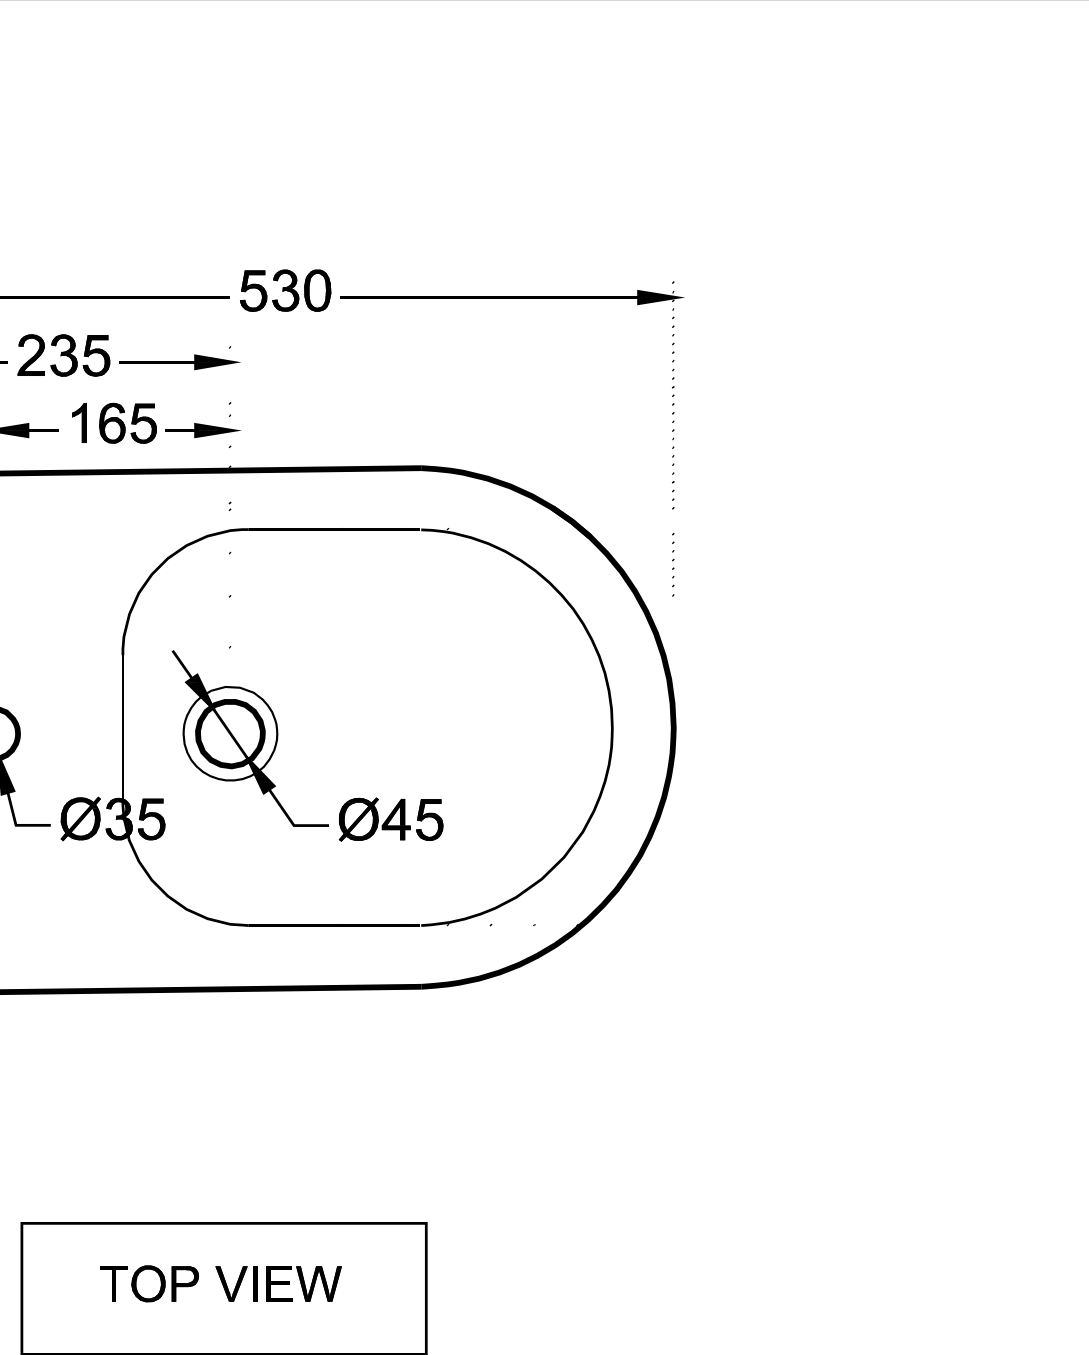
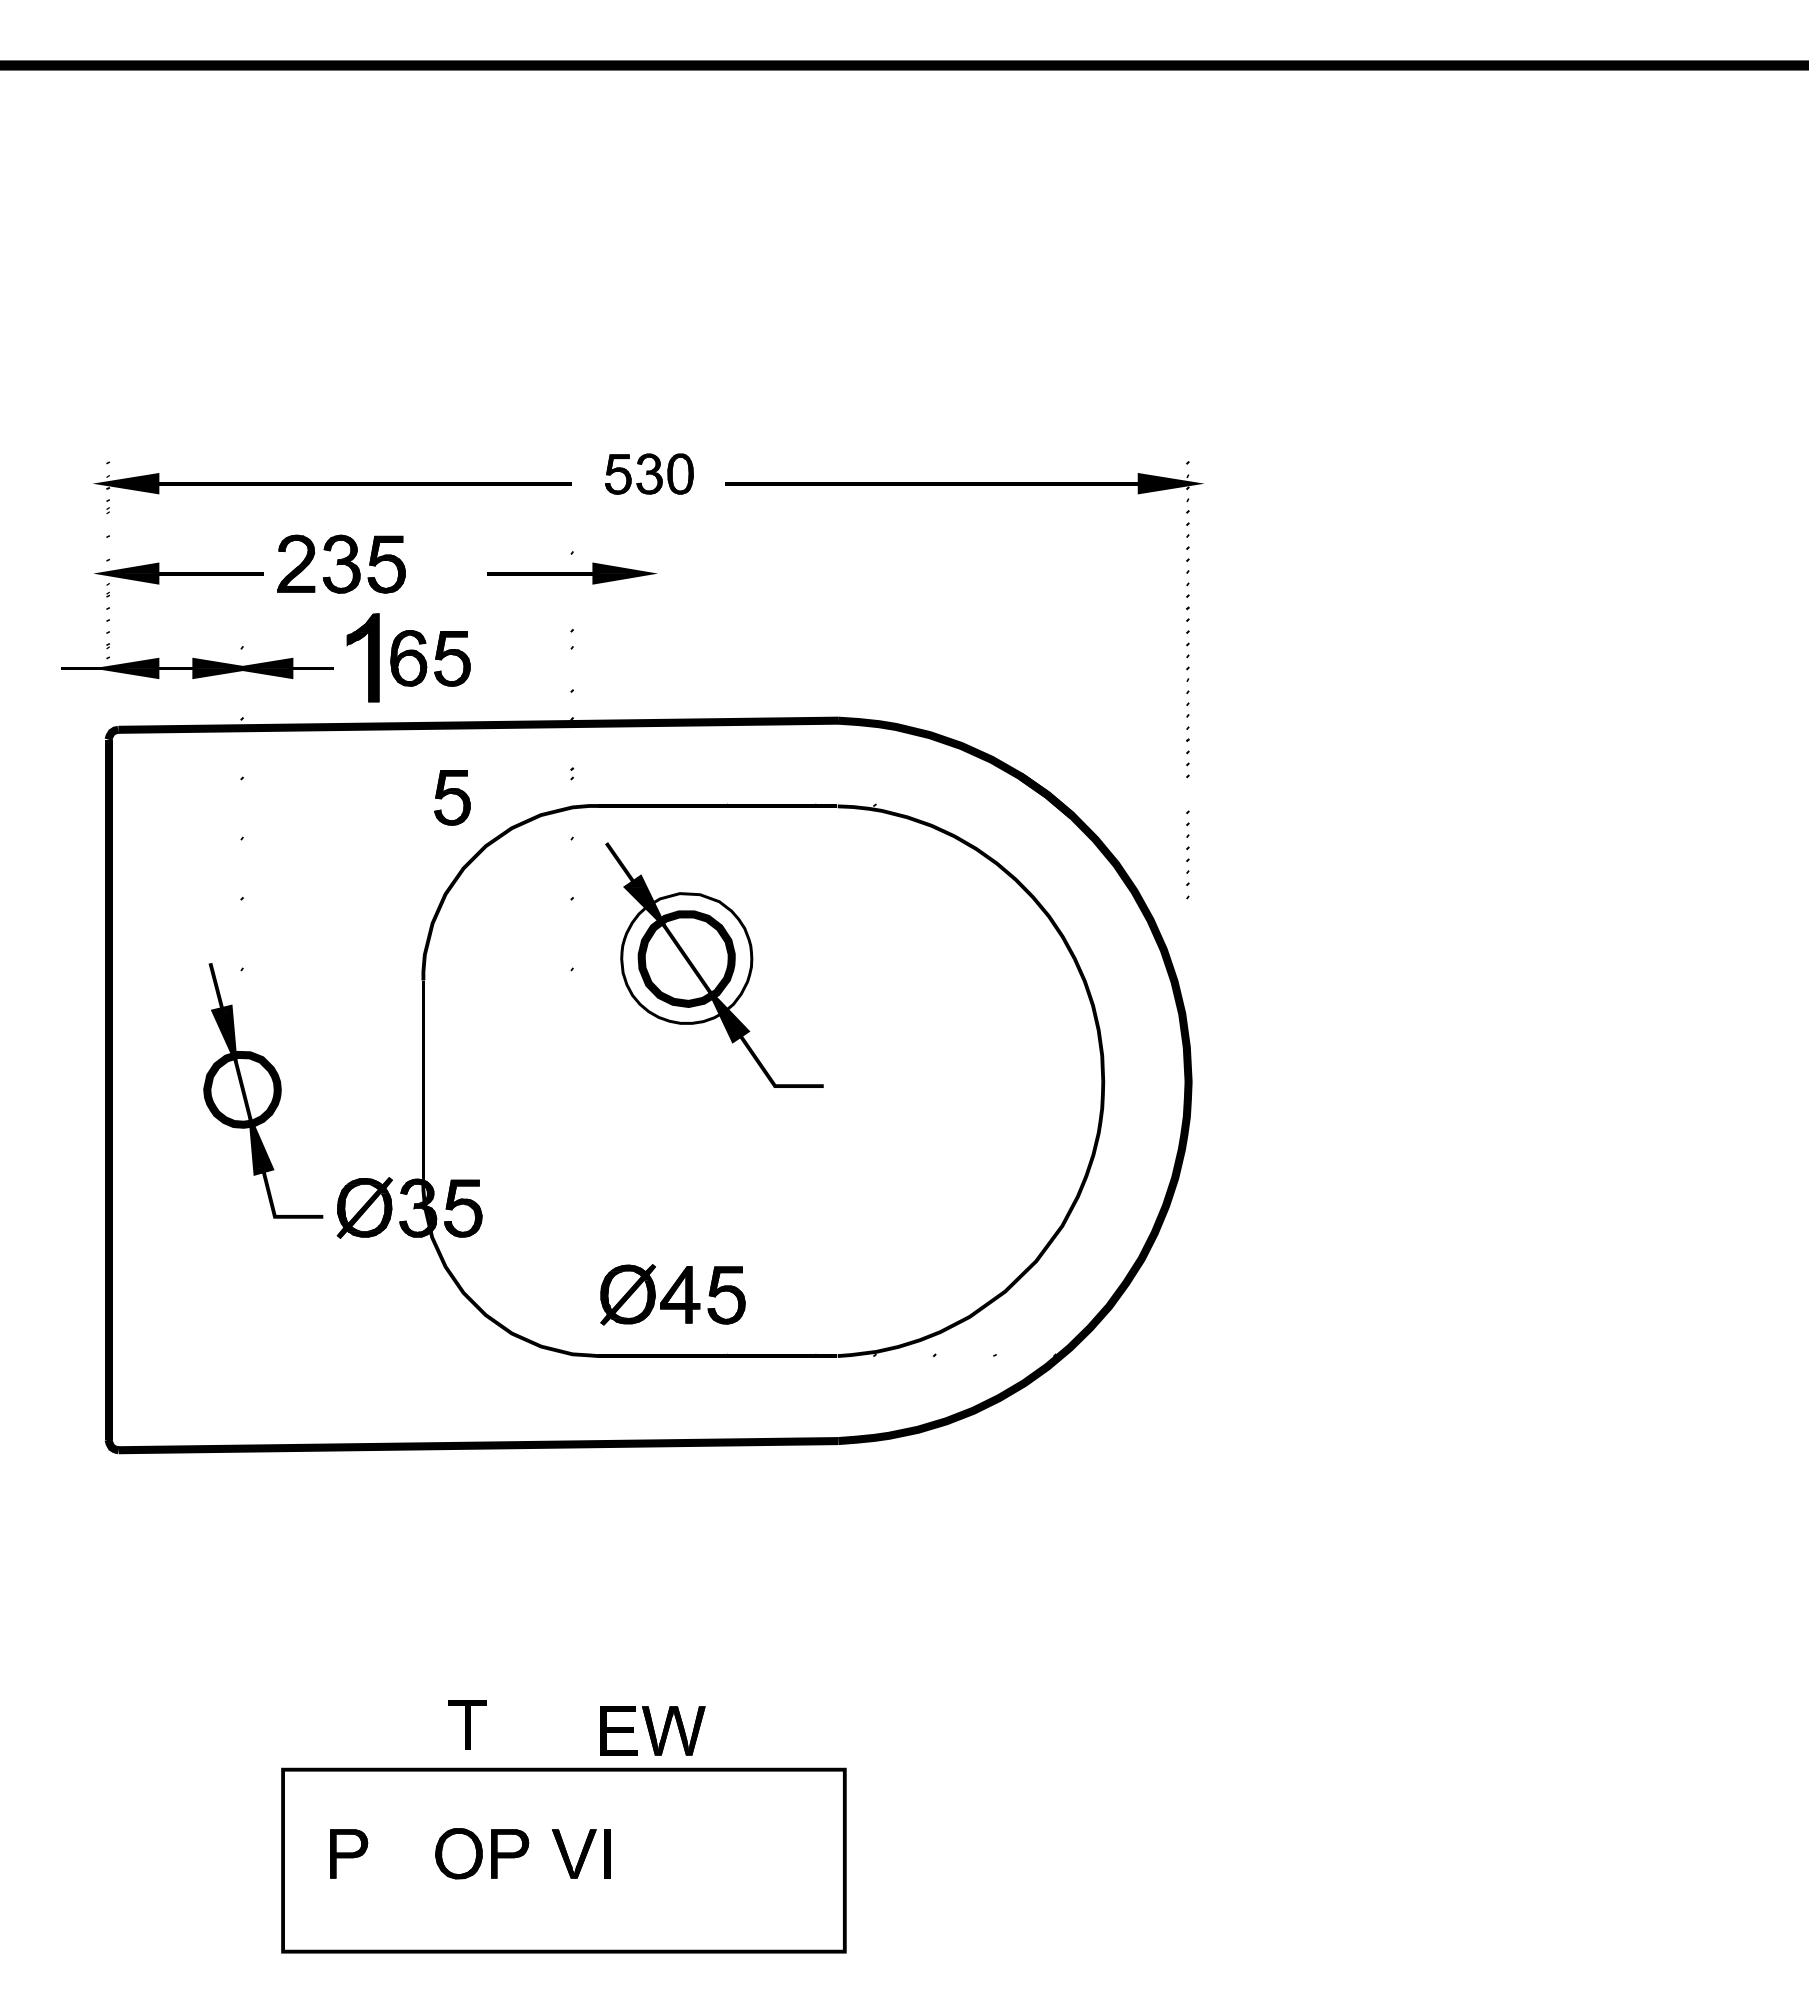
part: (285, 290) -> (649, 473), size x0.7
part: (179, 362) -> (572, 573), moved
part: (79, 422) -> (362, 657), size x1.6
part: (202, 429) -> (534, 667), removed
part: (143, 523) -> (452, 797), added
part: (250, 738) -> (714, 964), moved
part: (390, 819) -> (672, 1294), moved
part: (69, 1283) -> (349, 1853), added
part: (113, 1283) -> (467, 1724), moved
part: (303, 1283) -> (652, 1730), moved

